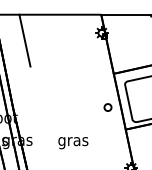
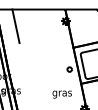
text: (72, 142) -> (61, 94), moved

